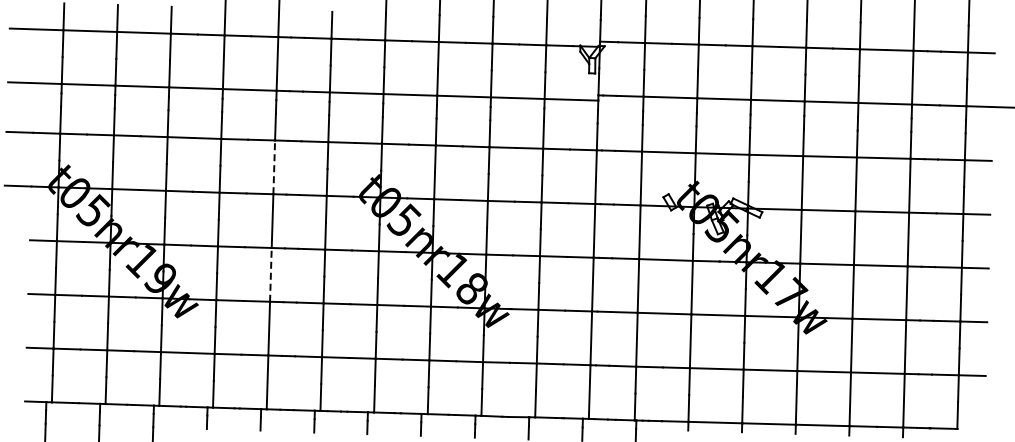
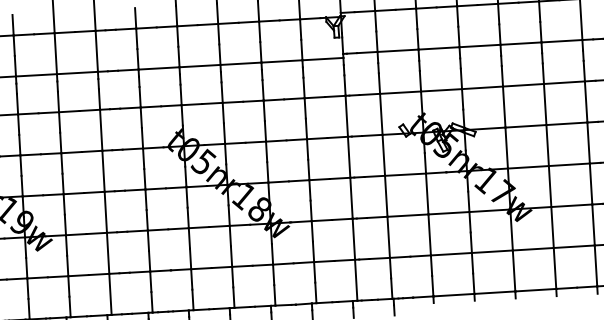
line: (274, 167) -> (101, 130), dashed -> solid
line: (270, 274) -> (105, 212), dashed -> solid

